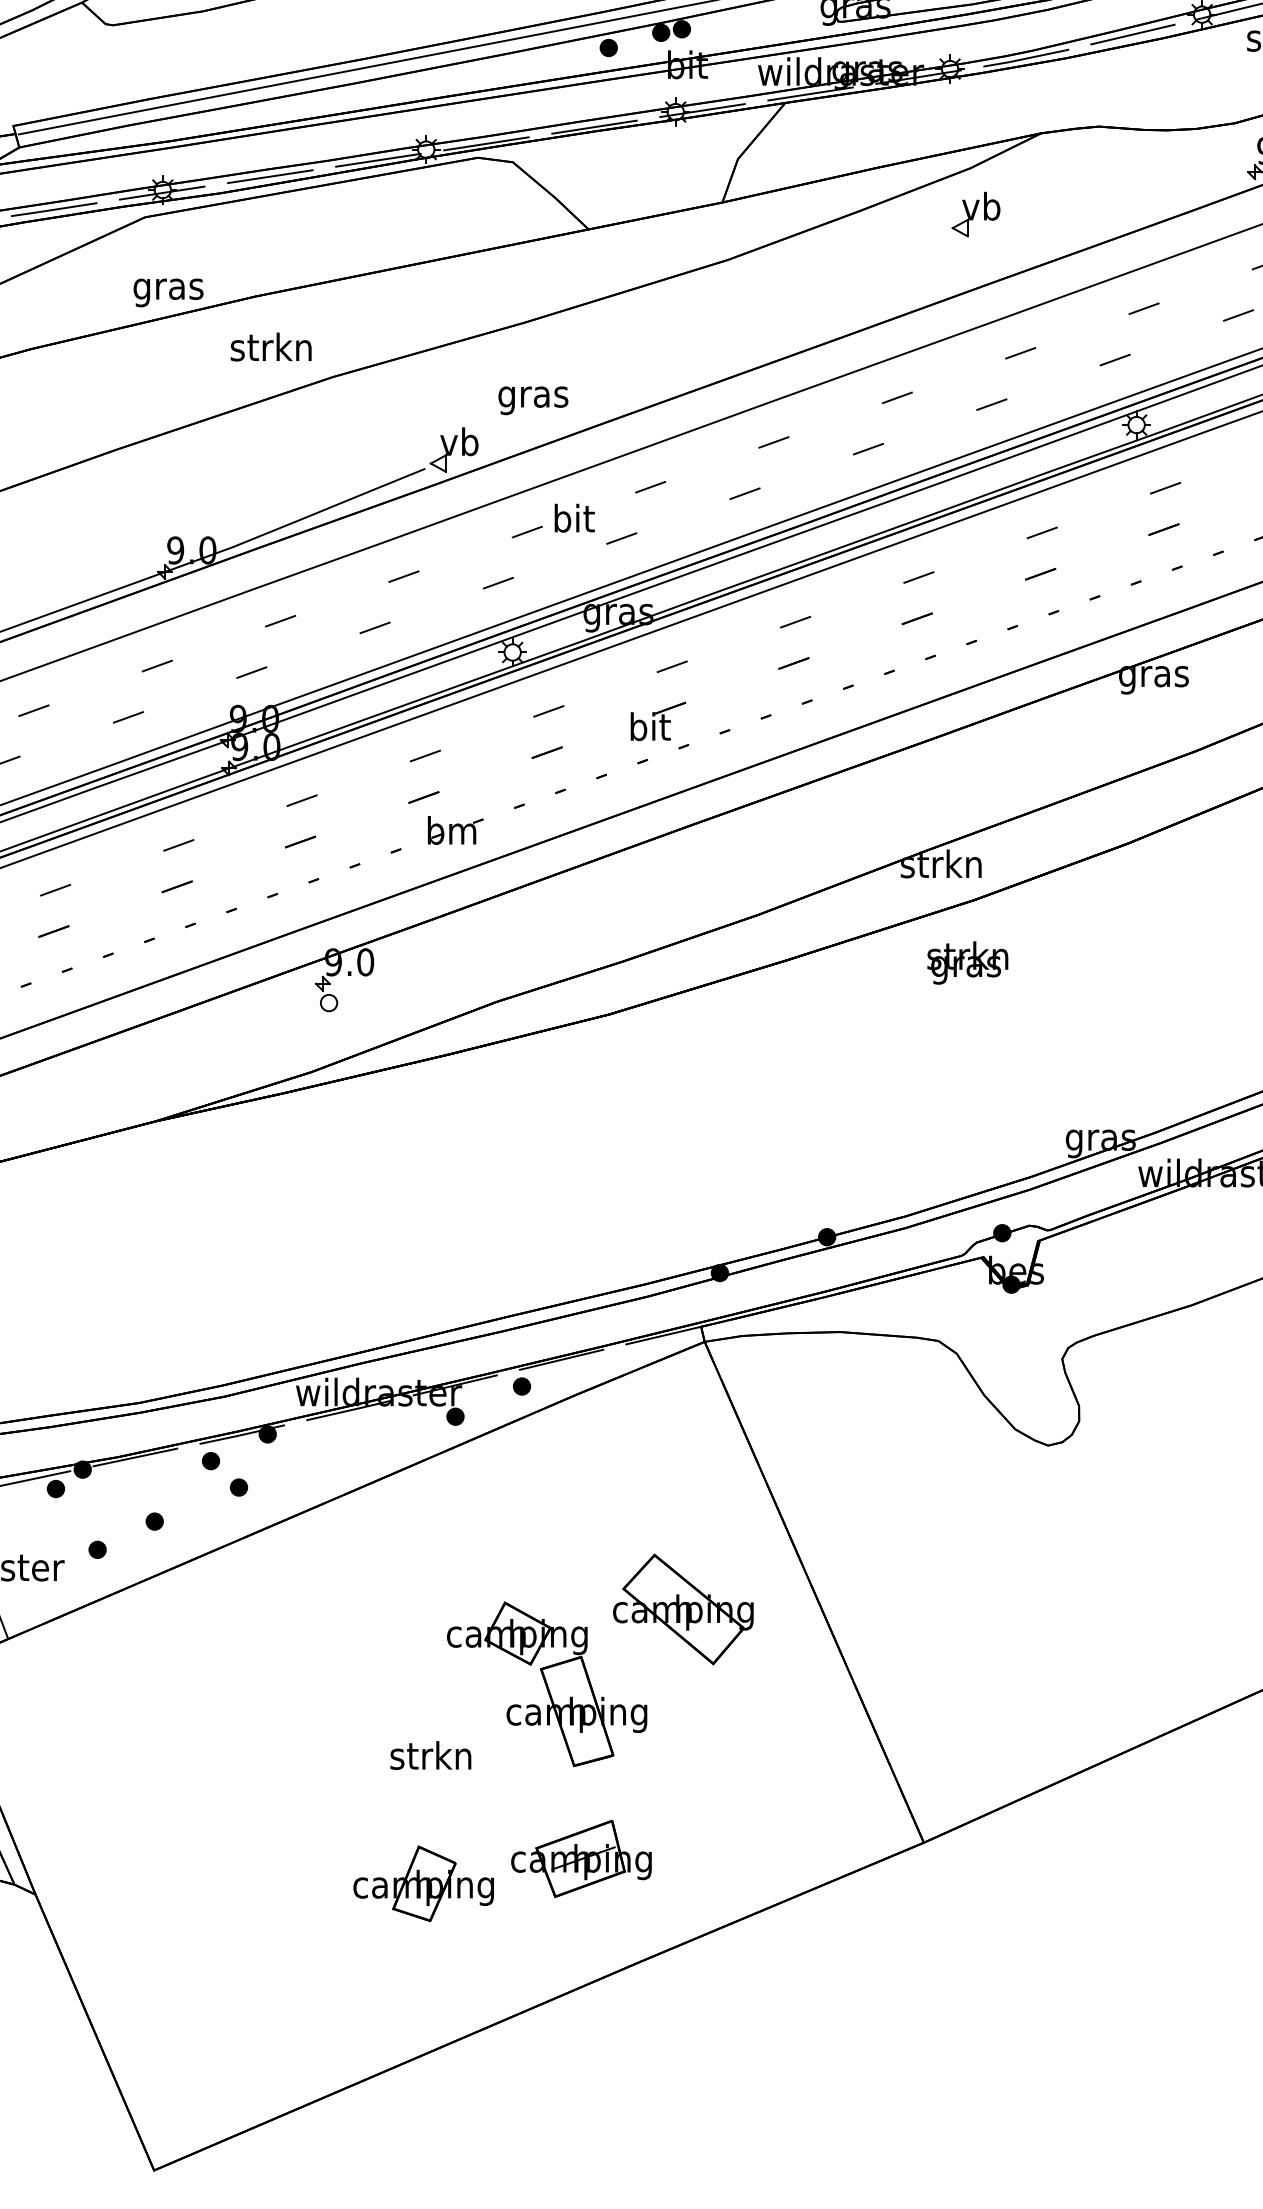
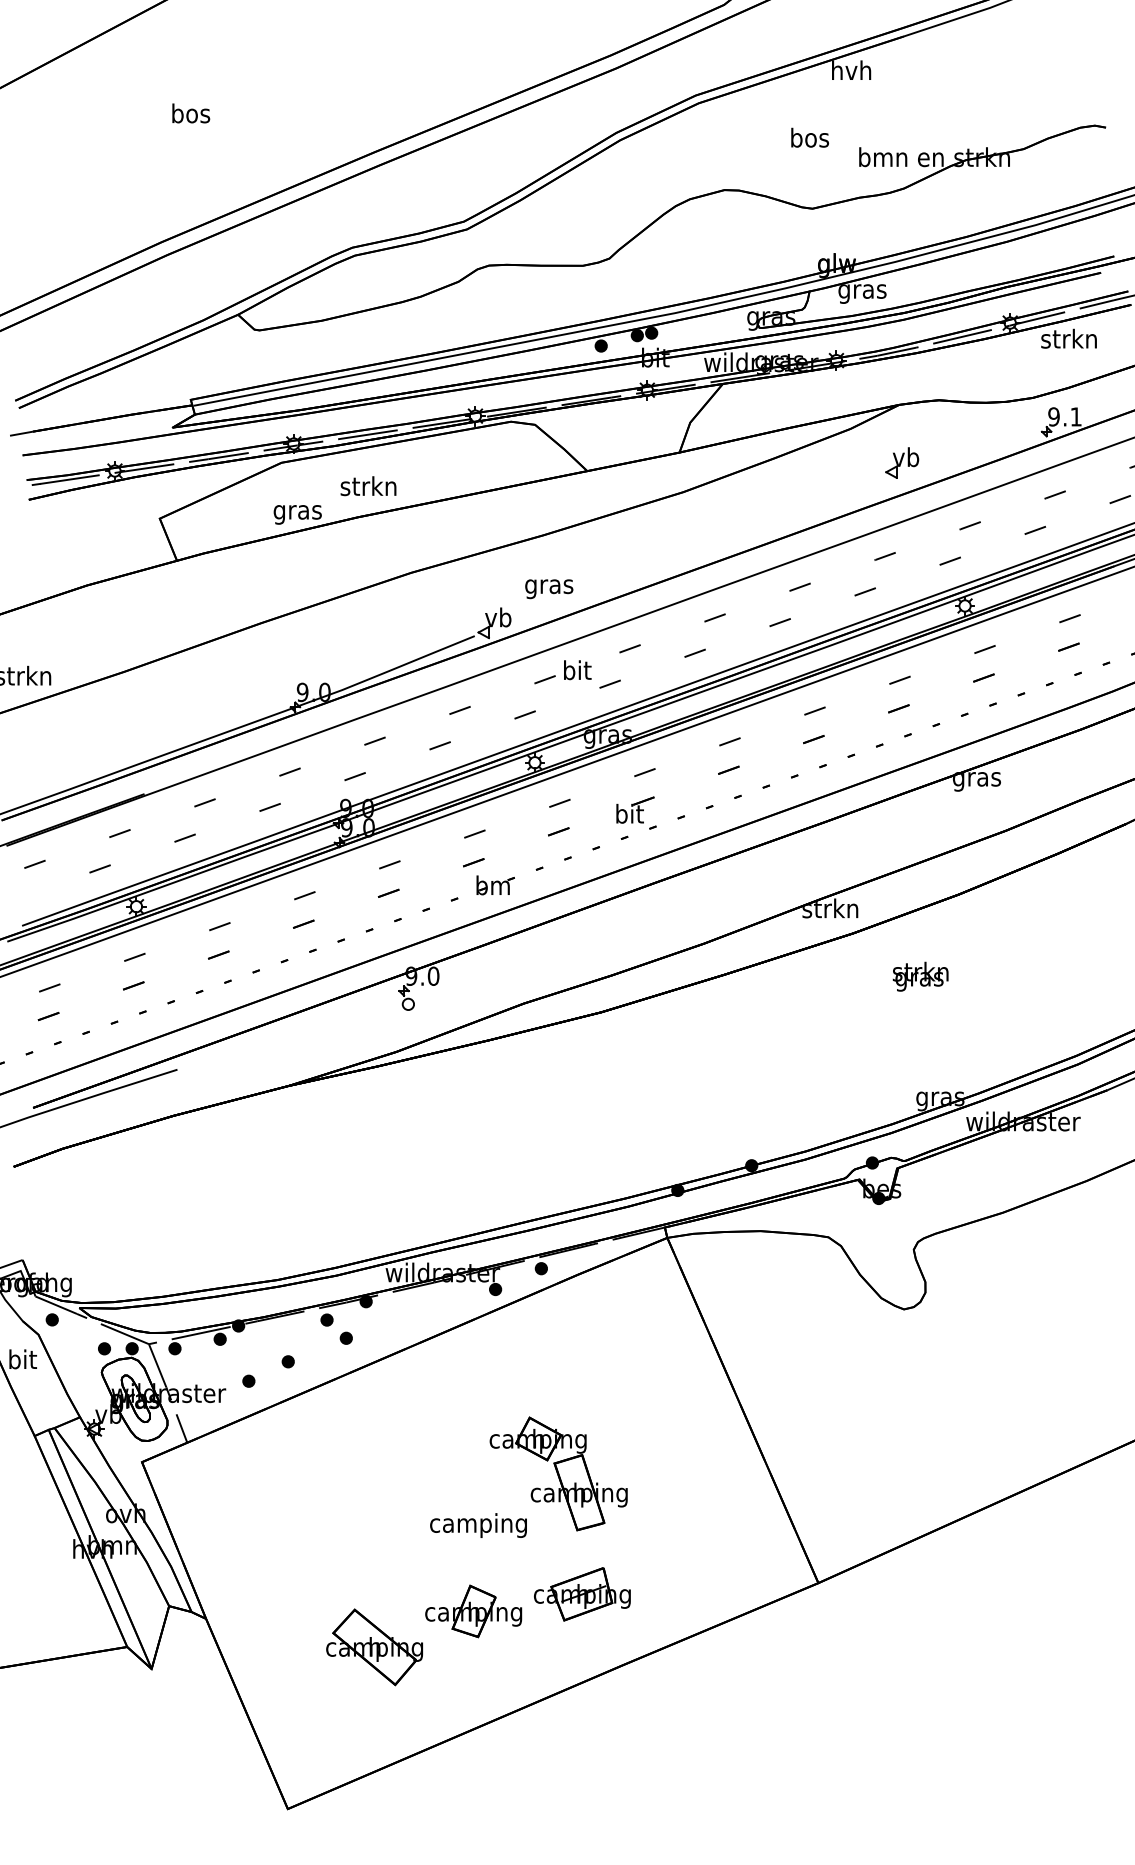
part: (976, 214) -> (902, 462), moved
text: (271, 347) -> (368, 486), moved
text: (967, 962) -> (920, 976), moved
part: (683, 1609) -> (374, 1647), moved
text: (430, 1759) -> (478, 1525), strkn -> camping

